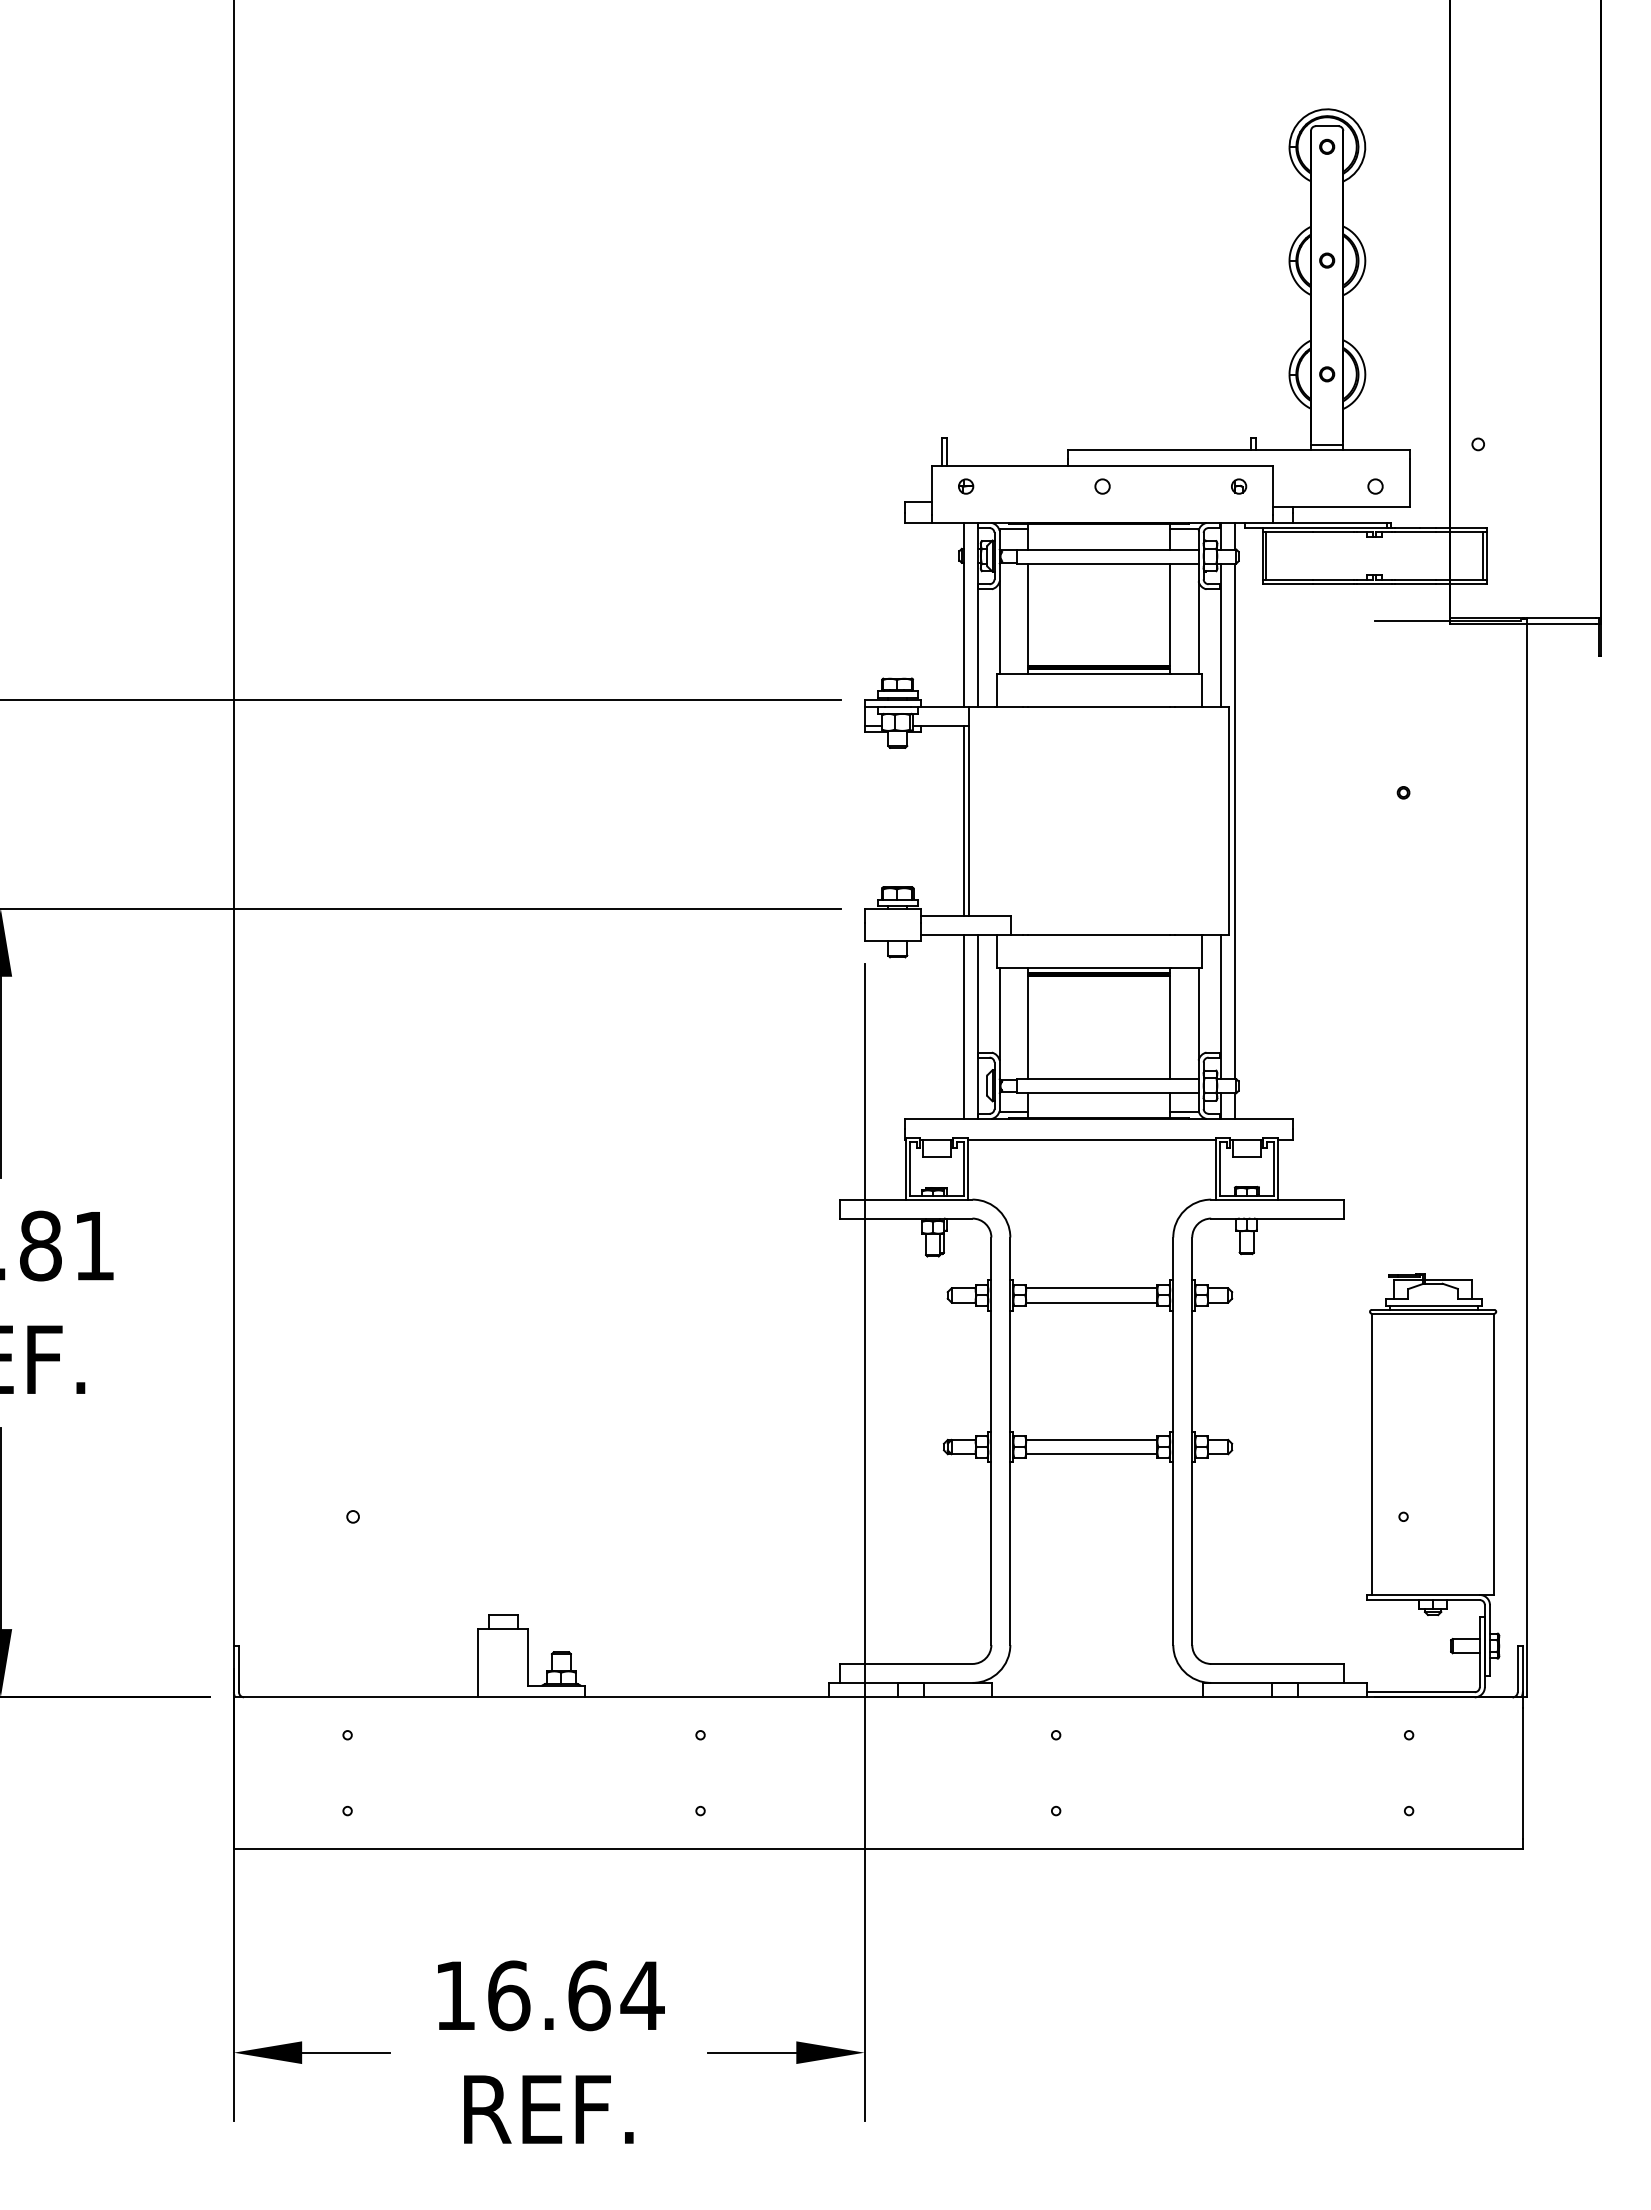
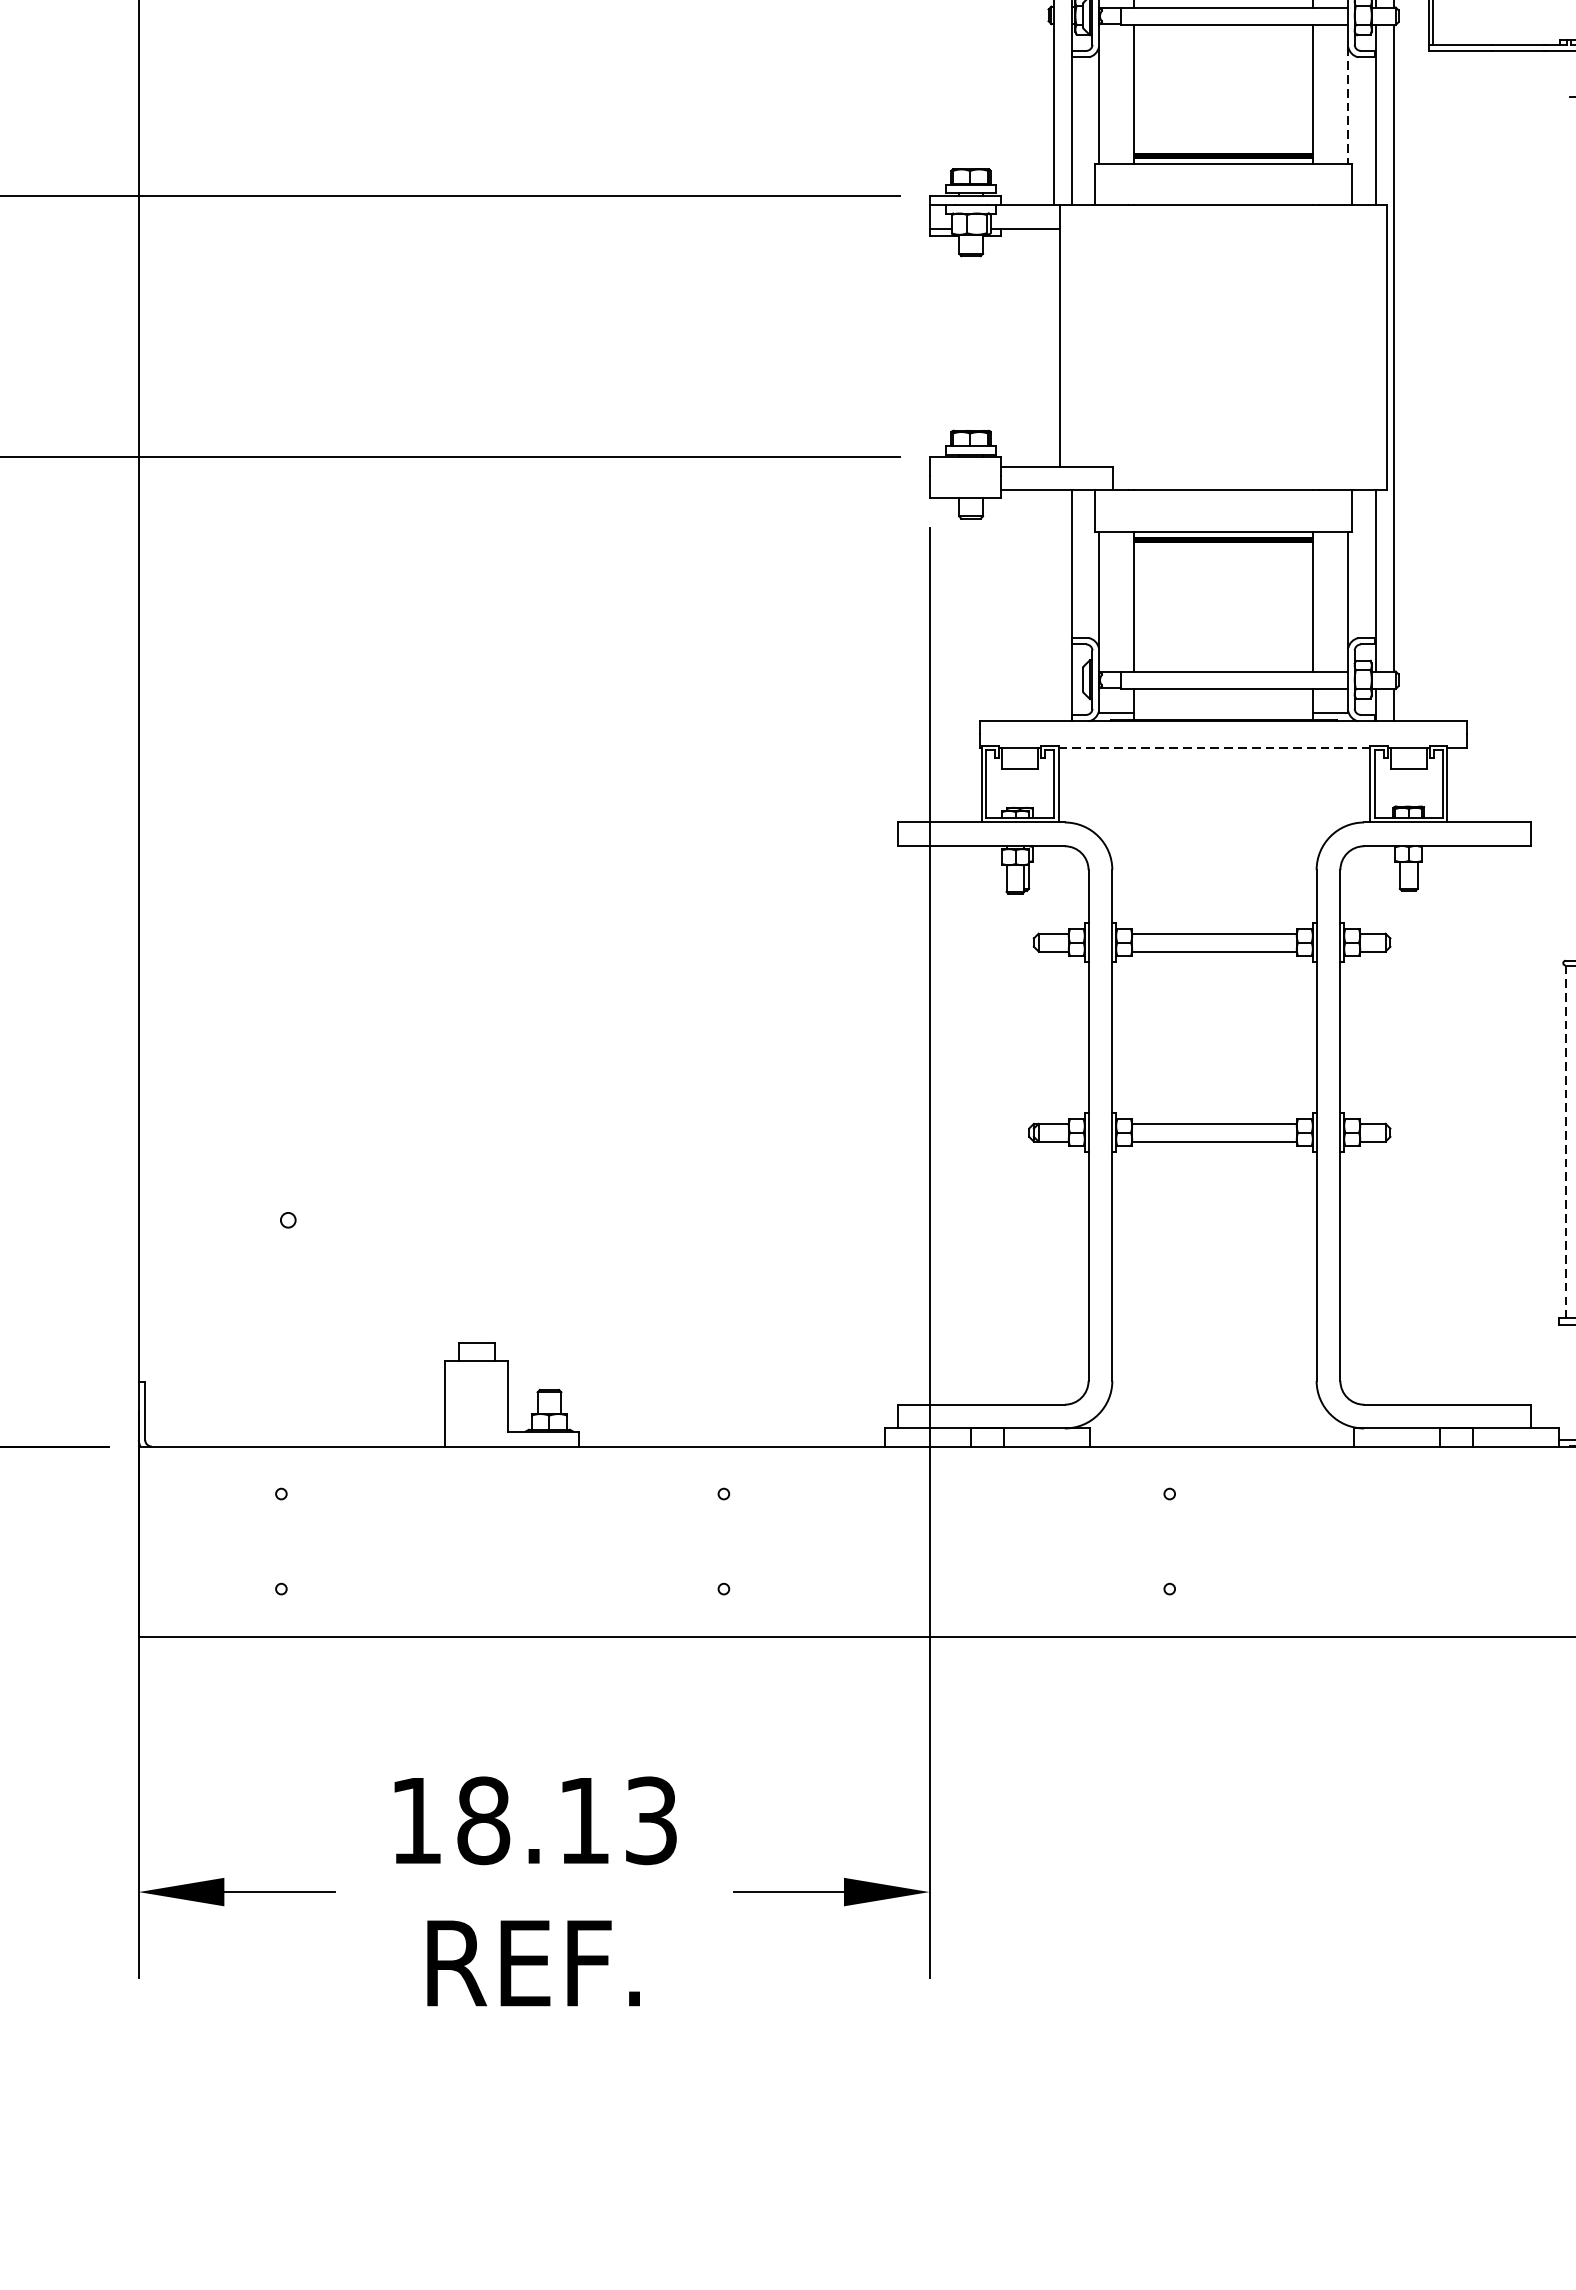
line: (1198, 628) -> (1348, 106), solid -> dashed
line: (963, 820) -> (1053, 347), removed
line: (963, 1026) -> (1053, 605), removed
line: (1092, 1140) -> (1215, 748), solid -> dashed
line: (1371, 1454) -> (1565, 1142), solid -> dashed
text: (576, 1995) -> (568, 1820), 16.64 -> 18.13

